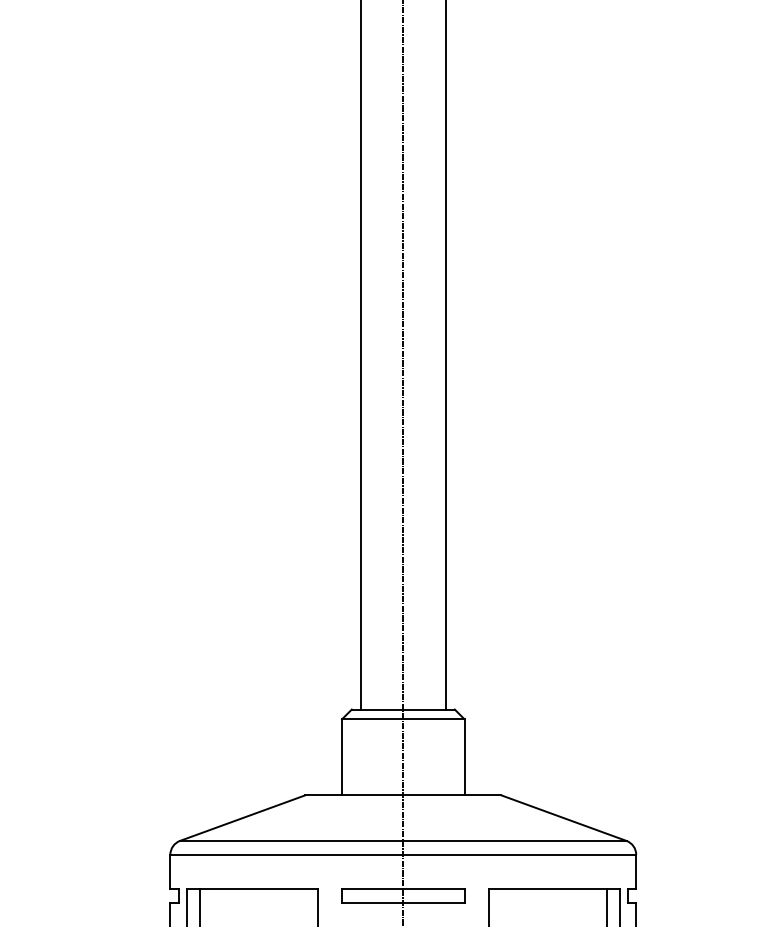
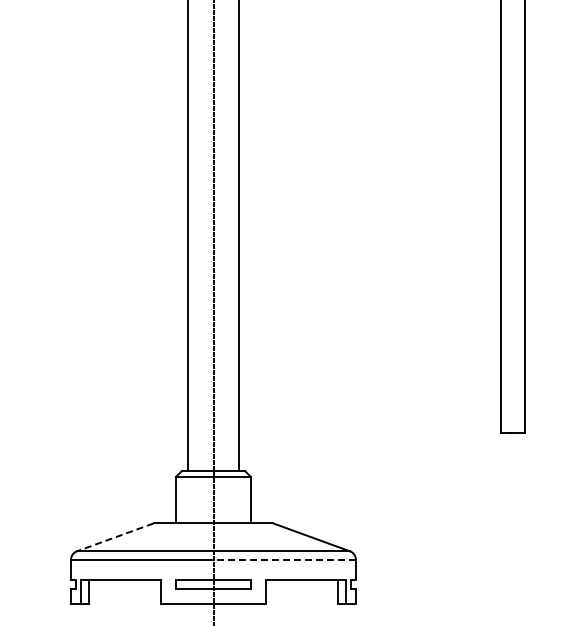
line: (243, 818) -> (115, 537), solid -> dashed
line: (519, 854) -> (284, 559), solid -> dashed

